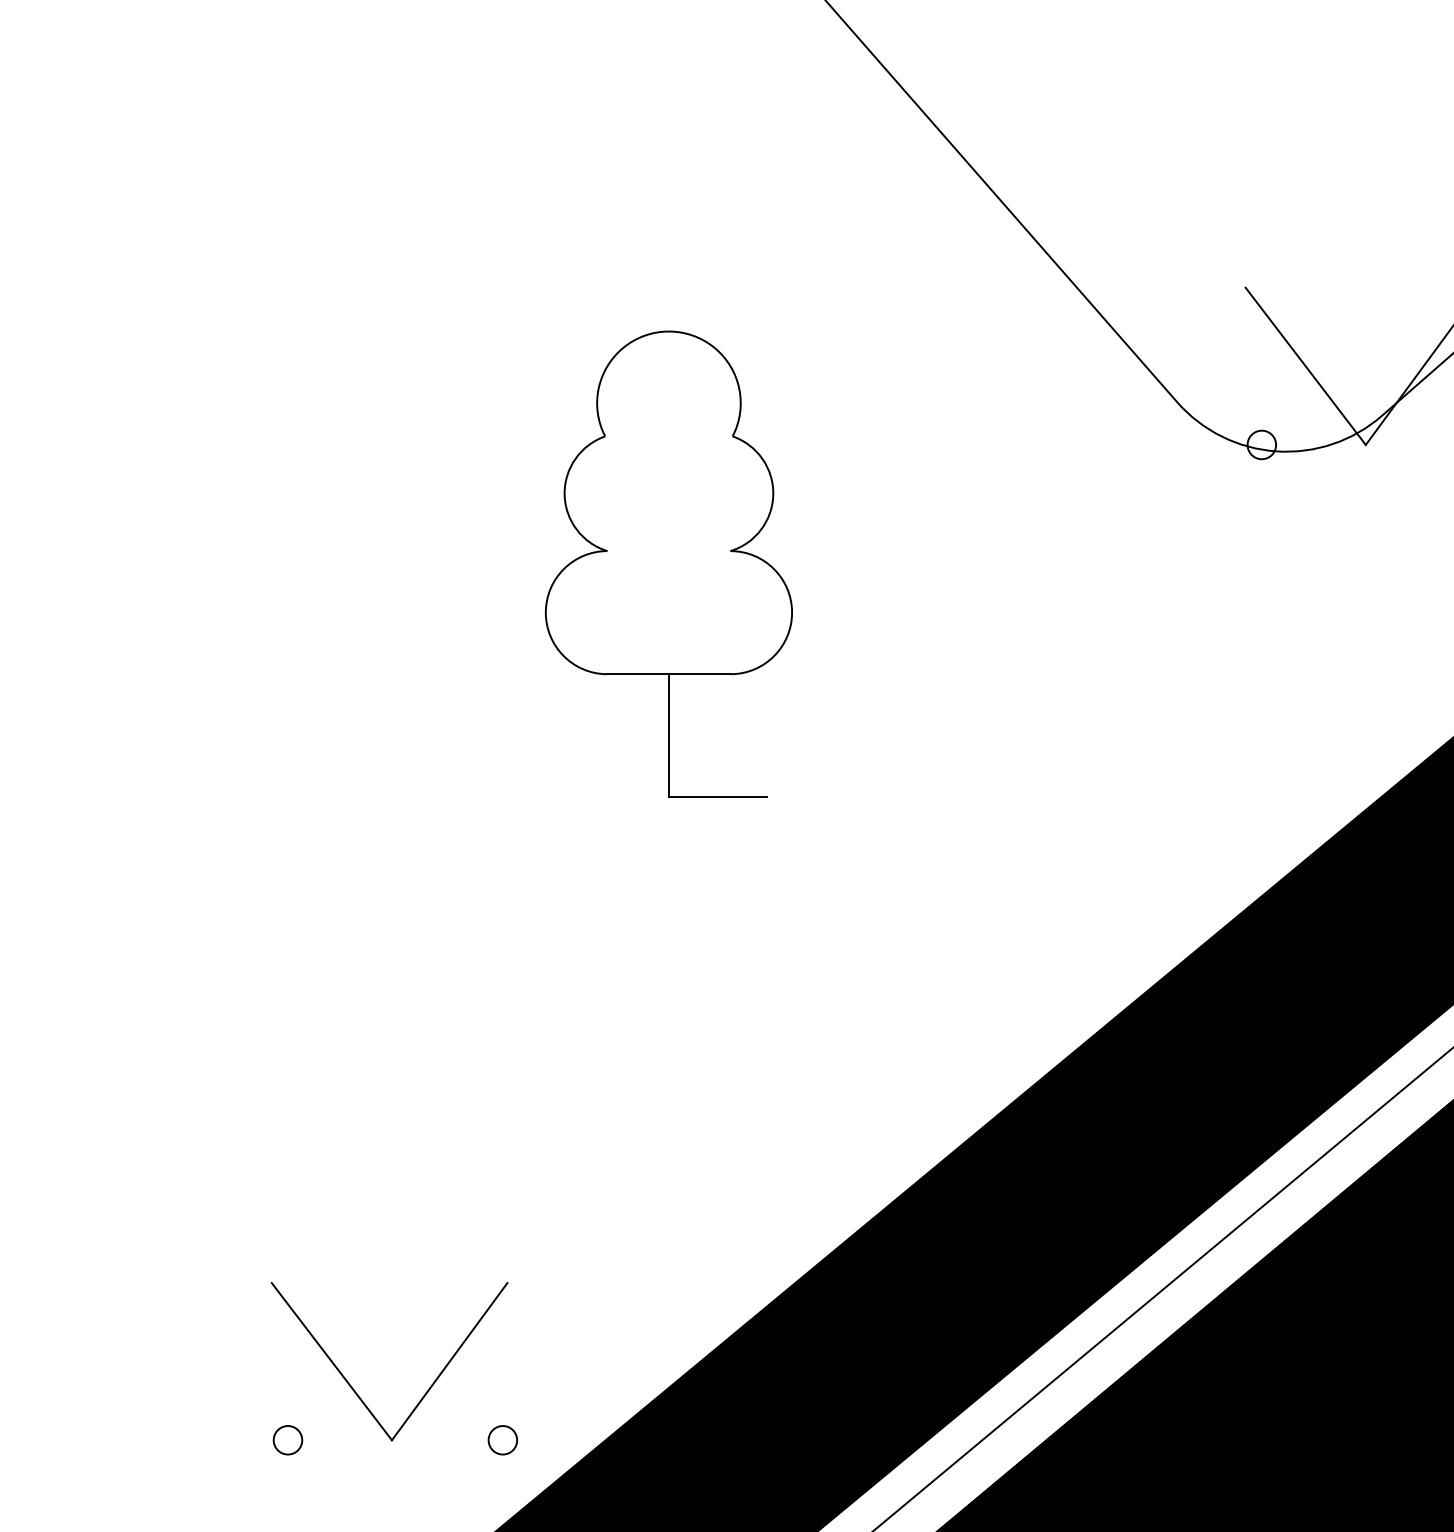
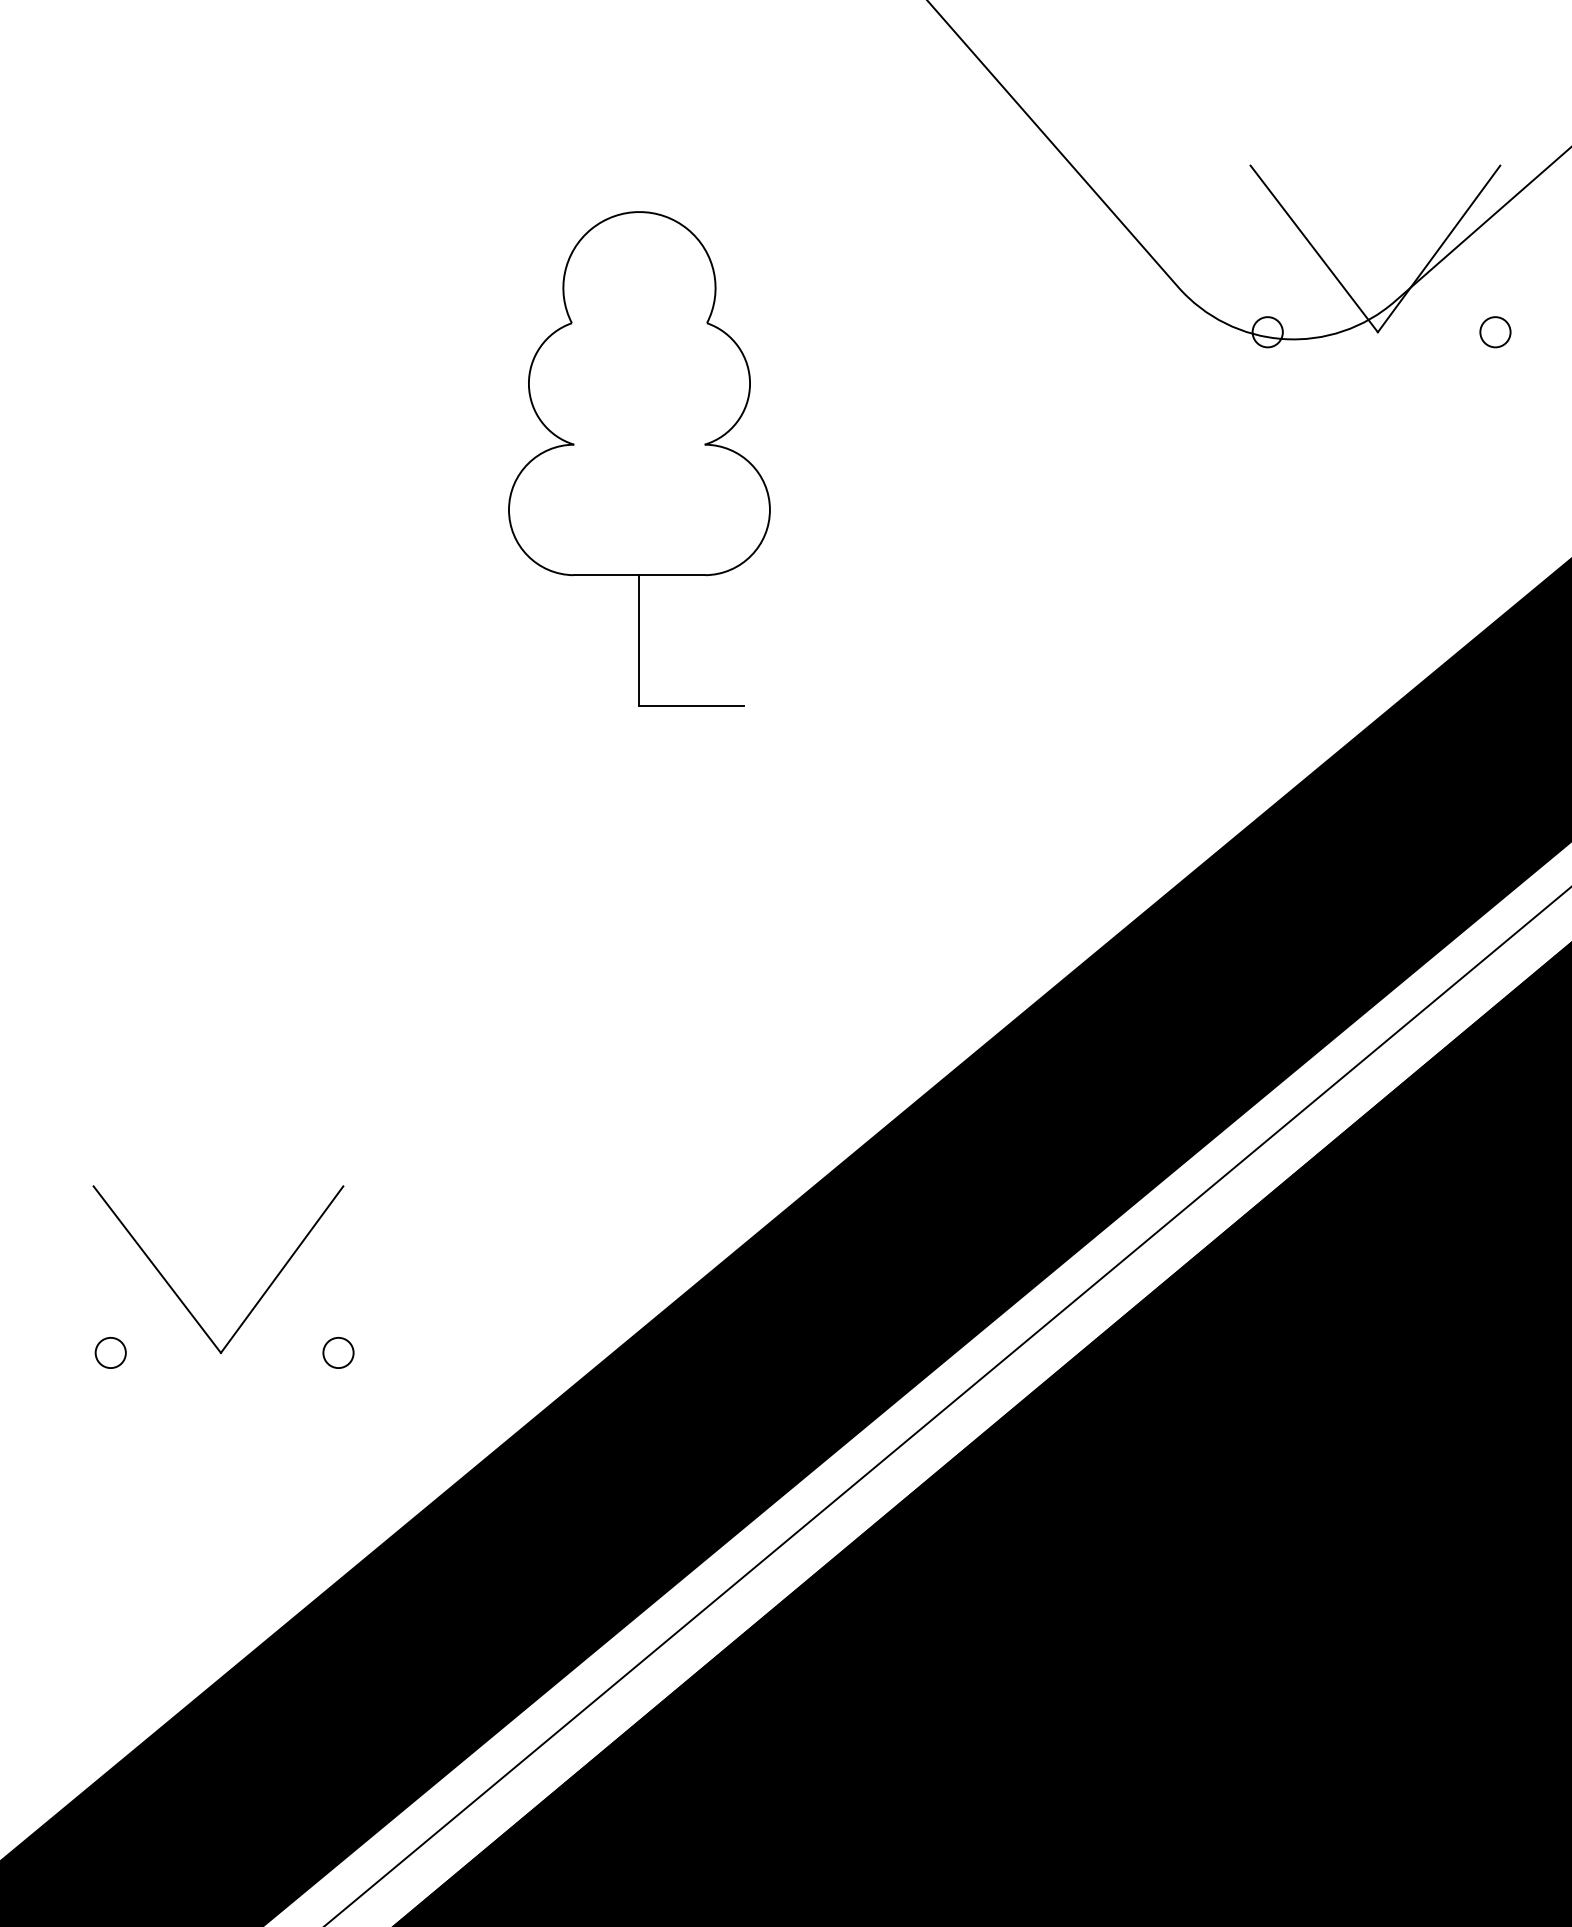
part: (425, 1392) -> (256, 1302), moved

